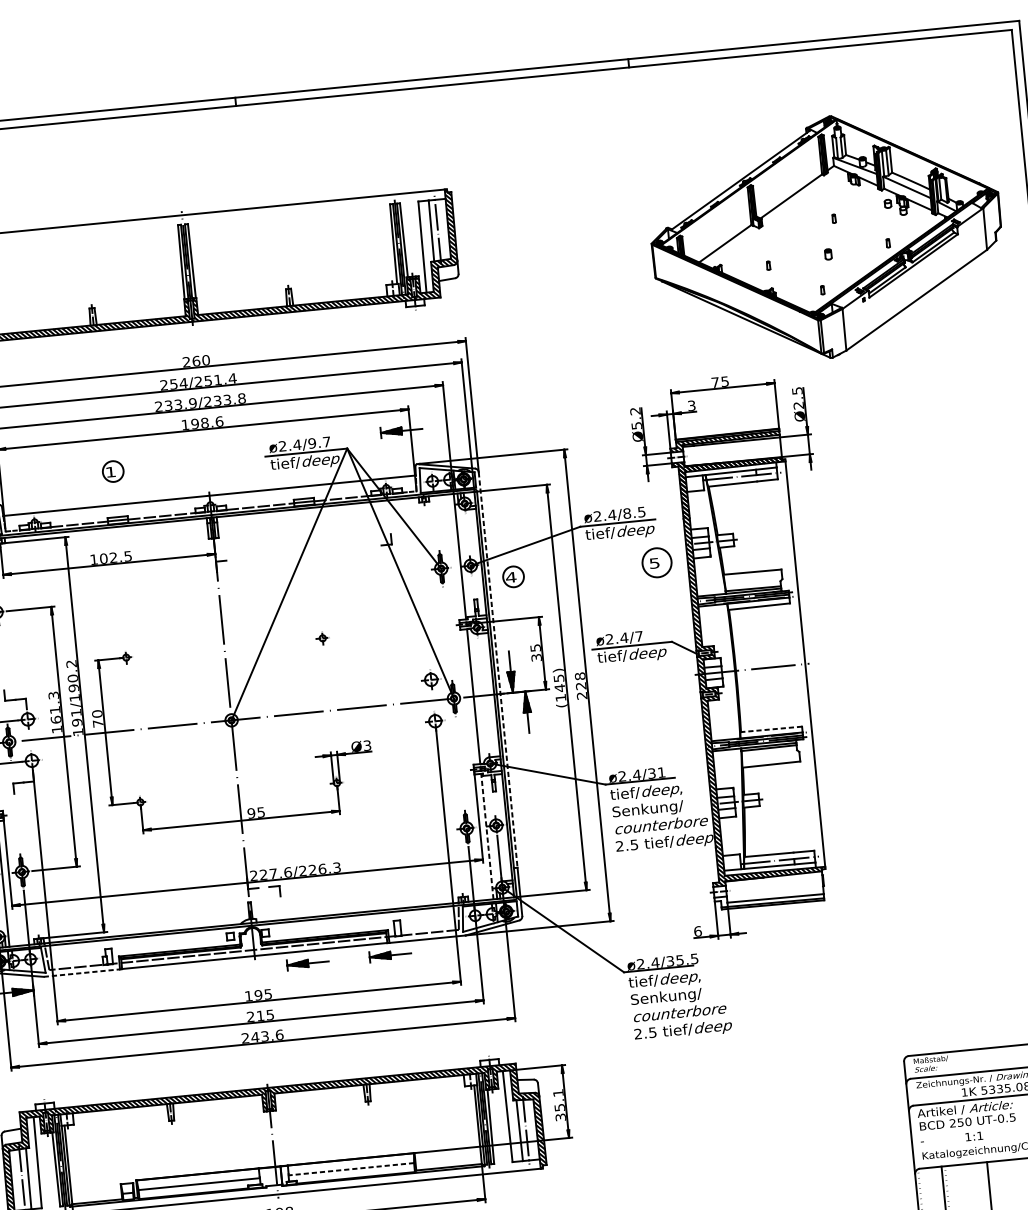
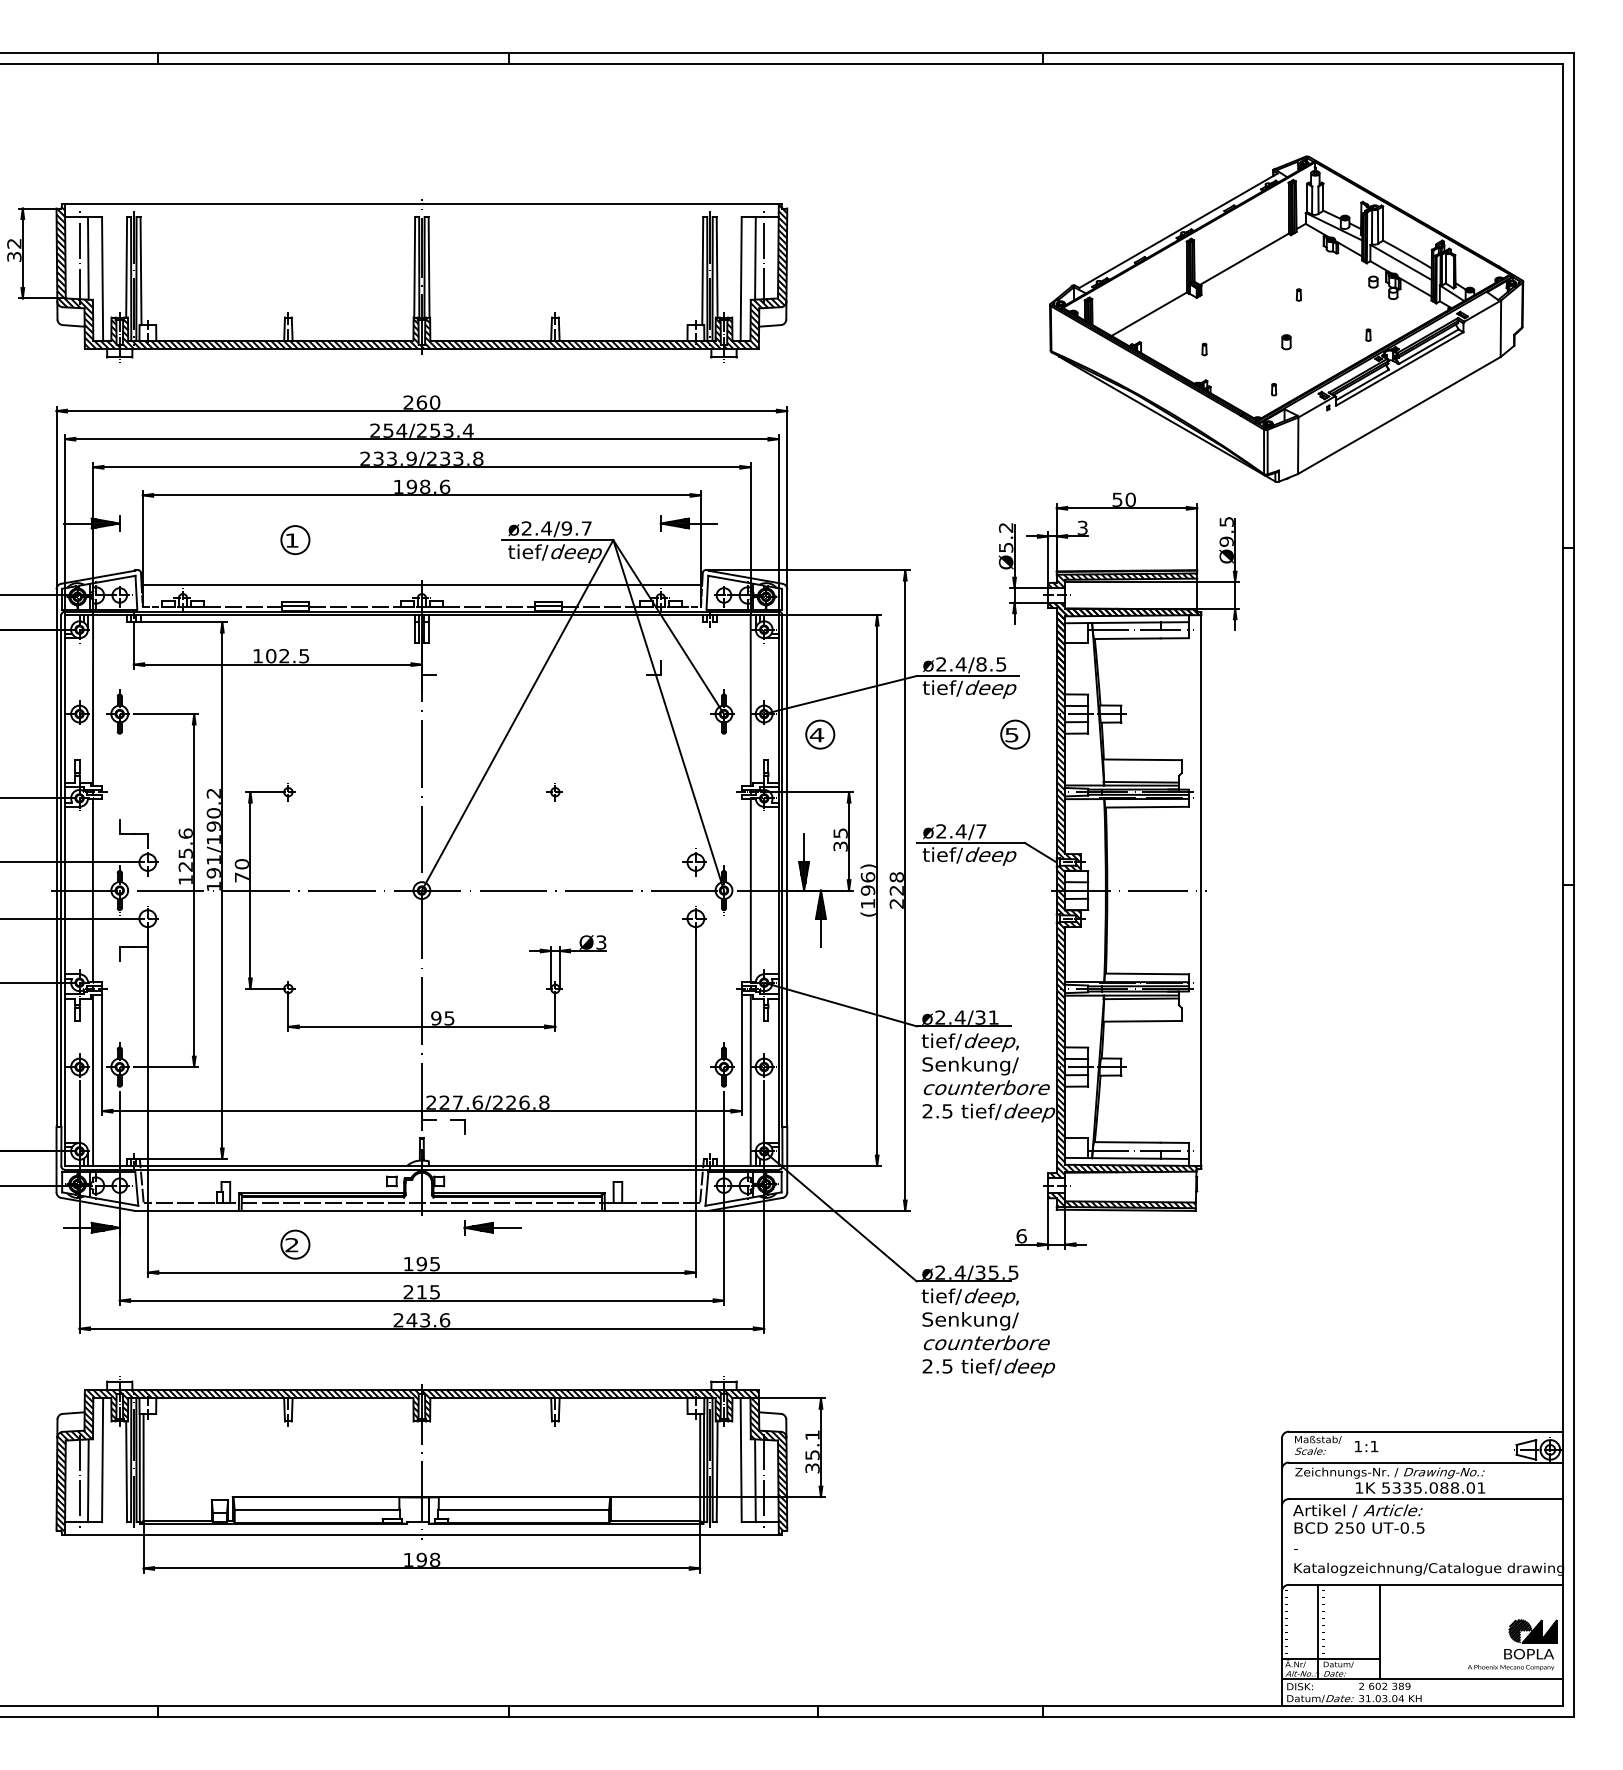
text: (218, 379) -> (448, 430), 254/251.4 -> 254/253.4
text: (719, 381) -> (1123, 499), 75 -> 50
text: (798, 405) -> (1226, 541), Ø2.5 -> Ø9.5
circle: (657, 562) -> (1015, 734), size x0.71
line: (498, 670) -> (787, 858), dashed -> solid
text: (559, 683) -> (867, 884), (145) -> (196)
text: (54, 707) -> (185, 849), 161.3 -> 125.6
line: (771, 729) -> (1147, 973), dashed -> solid
line: (487, 836) -> (750, 1080), dashed -> solid
text: (337, 867) -> (544, 1102), 227.6/226.3 -> 227.6/226.8
hatch: (768, 897) -> (1121, 1200), added
part: (390, 955) -> (604, 1227), removed
line: (82, 972) -> (187, 1210), dashed -> solid
part: (164, 989) -> (295, 1244), added
text: (974, 1136) -> (1366, 1446), moved
line: (351, 1169) -> (523, 1510), dashed -> solid

